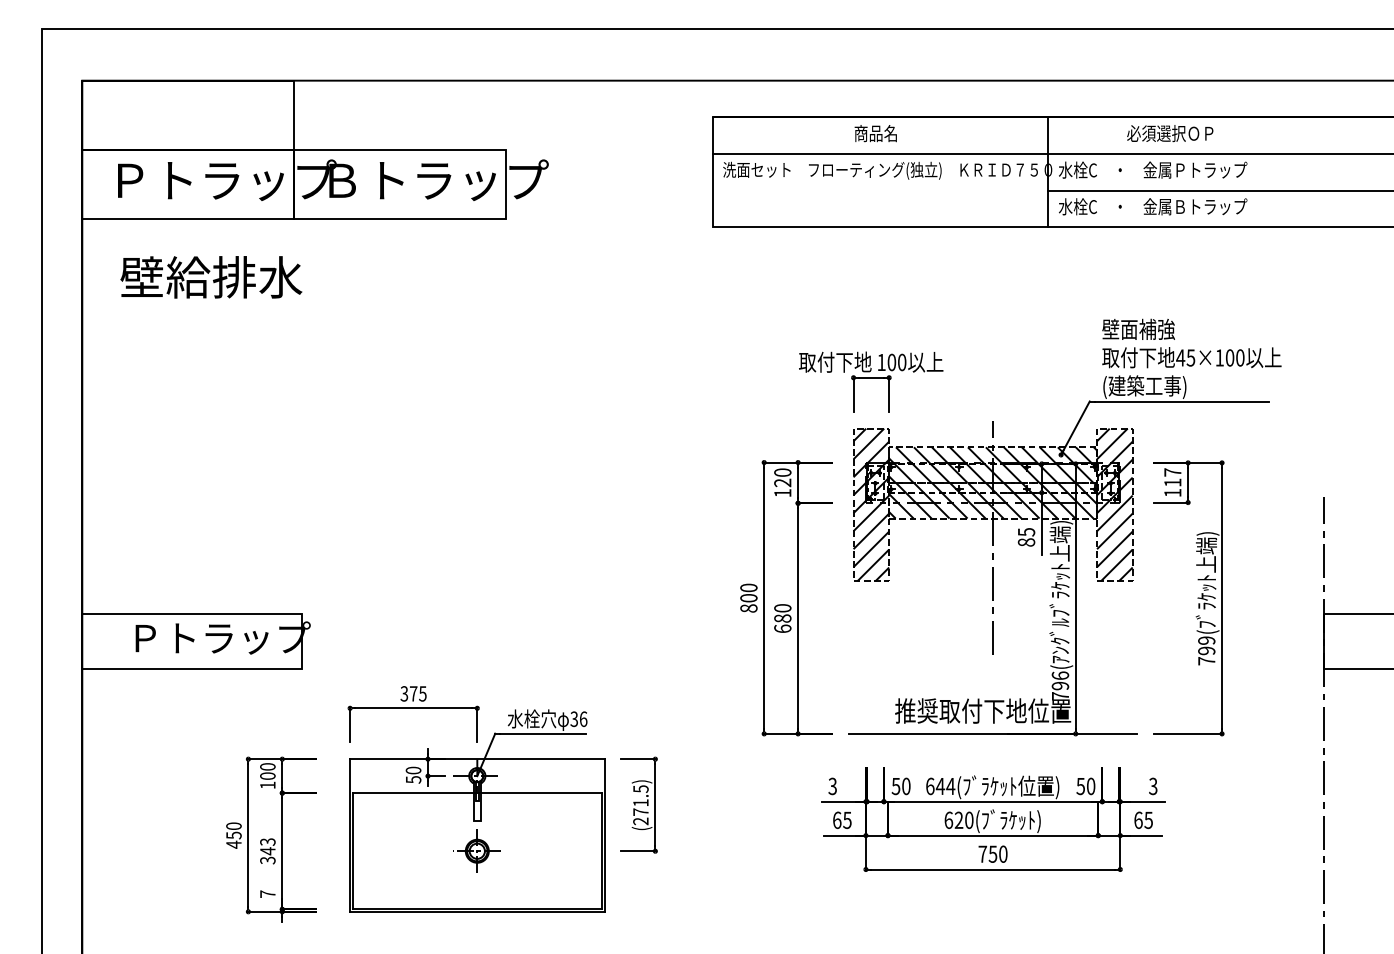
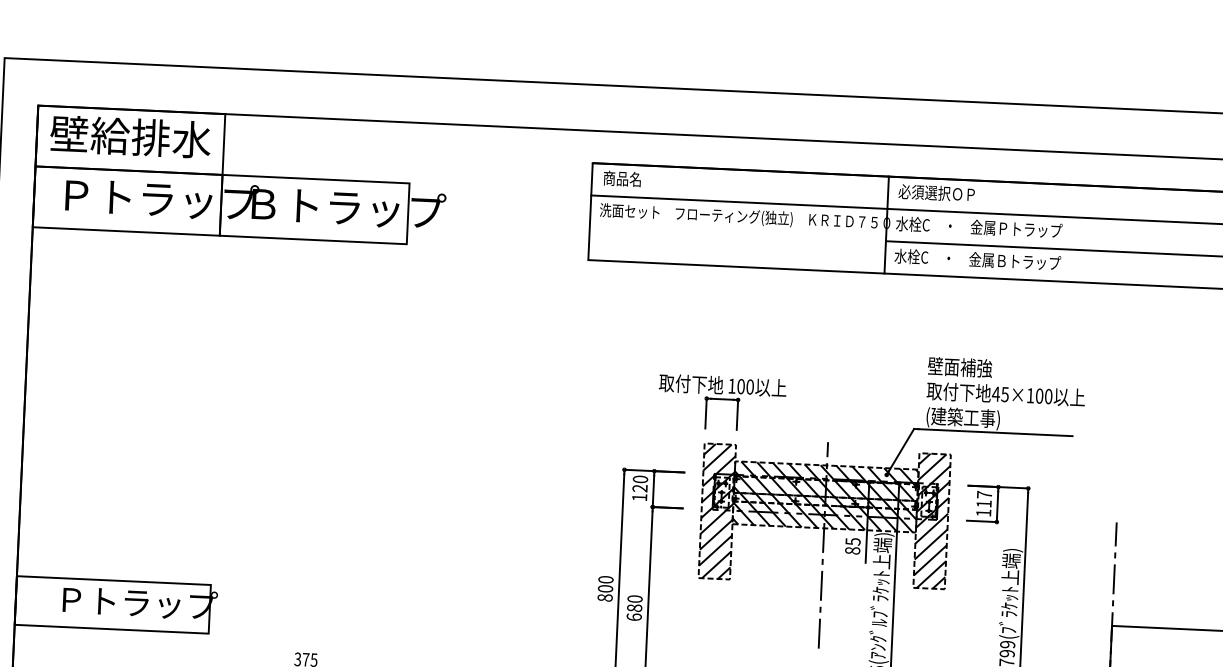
text: (875, 133) -> (622, 178), moved
text: (1170, 133) -> (936, 193), moved
text: (211, 277) -> (130, 137), moved

